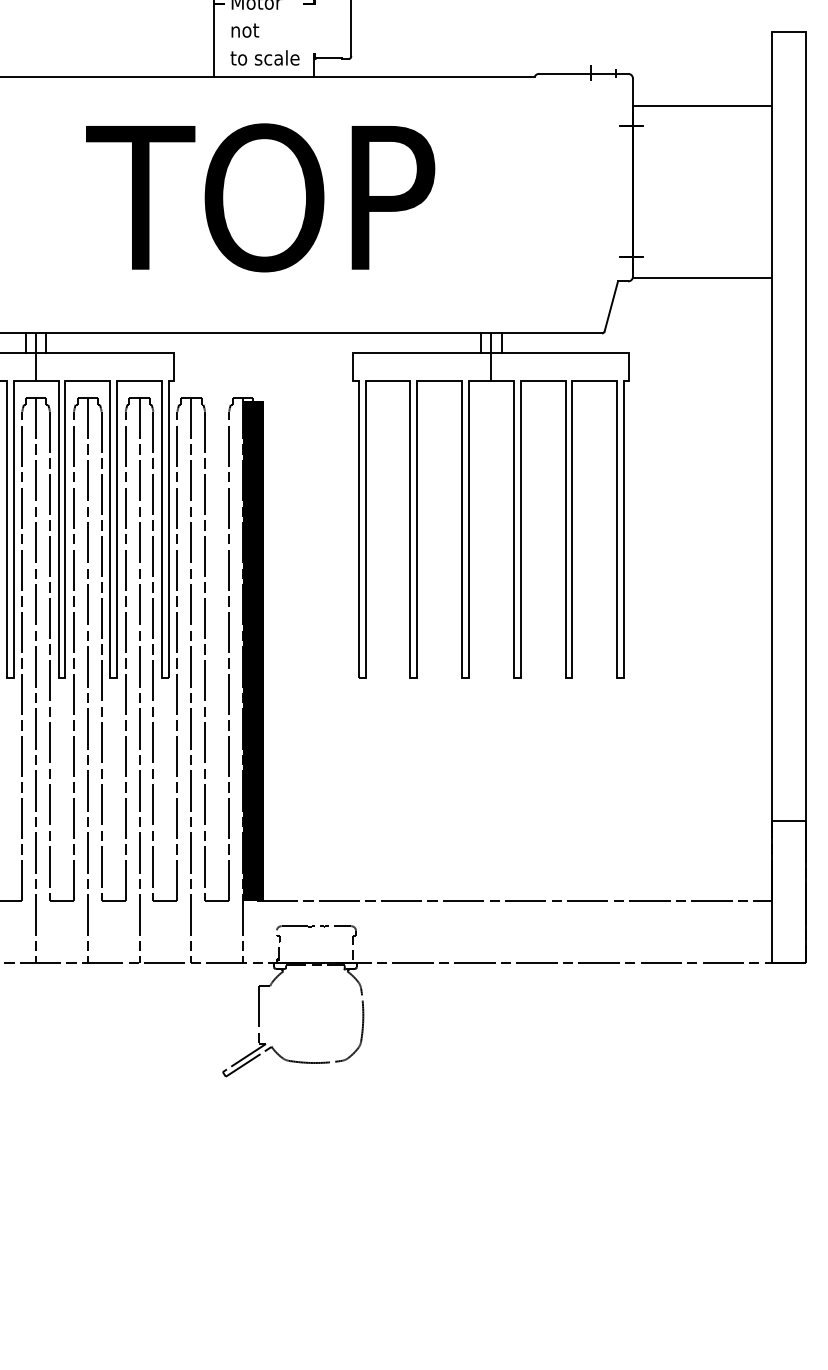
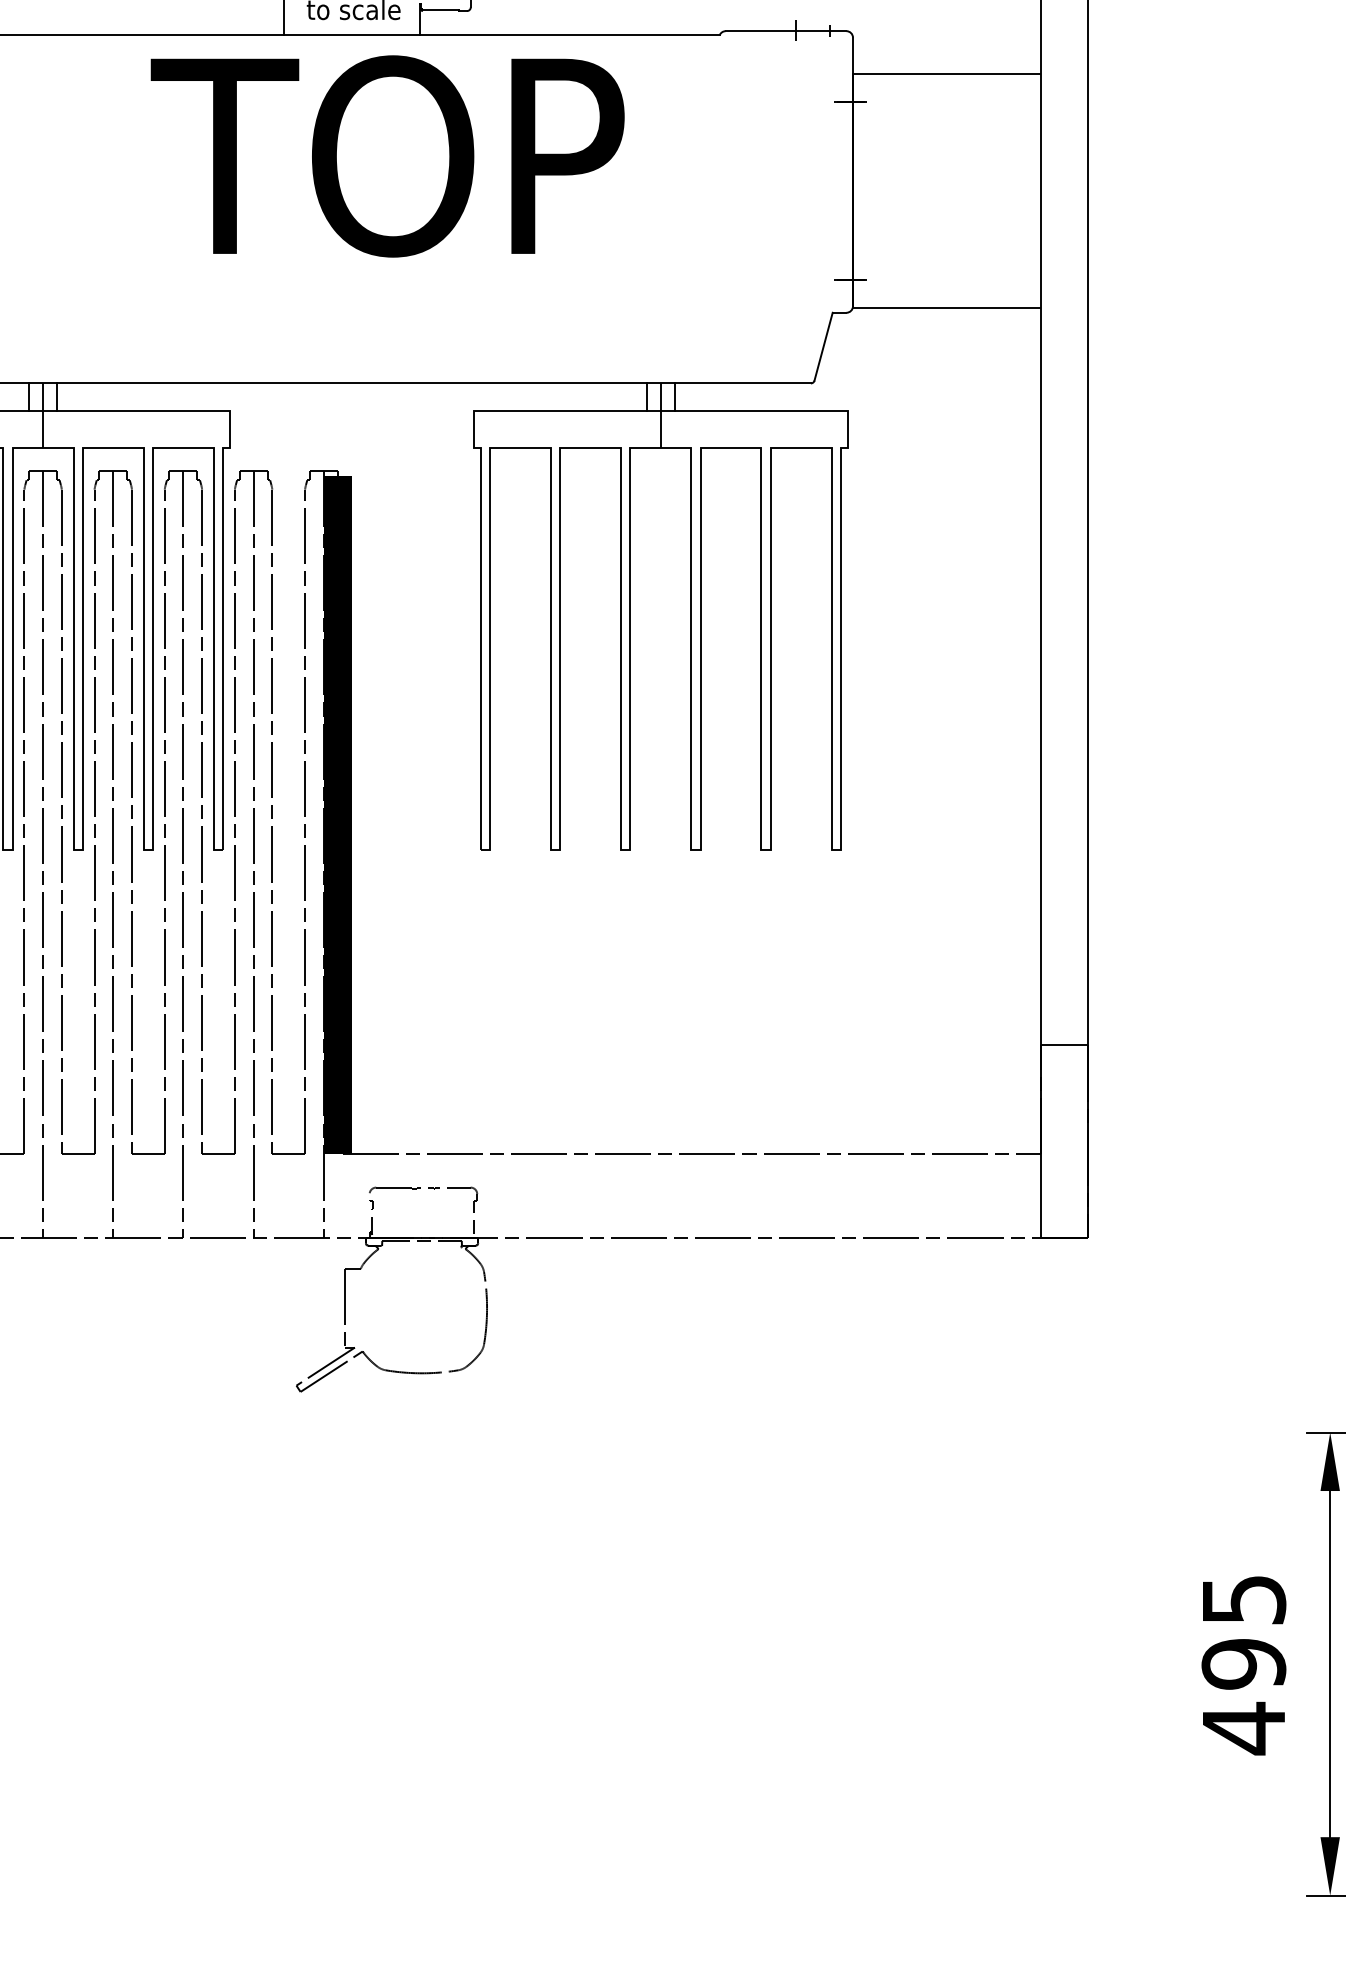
text: (260, 197) -> (387, 156), moved

